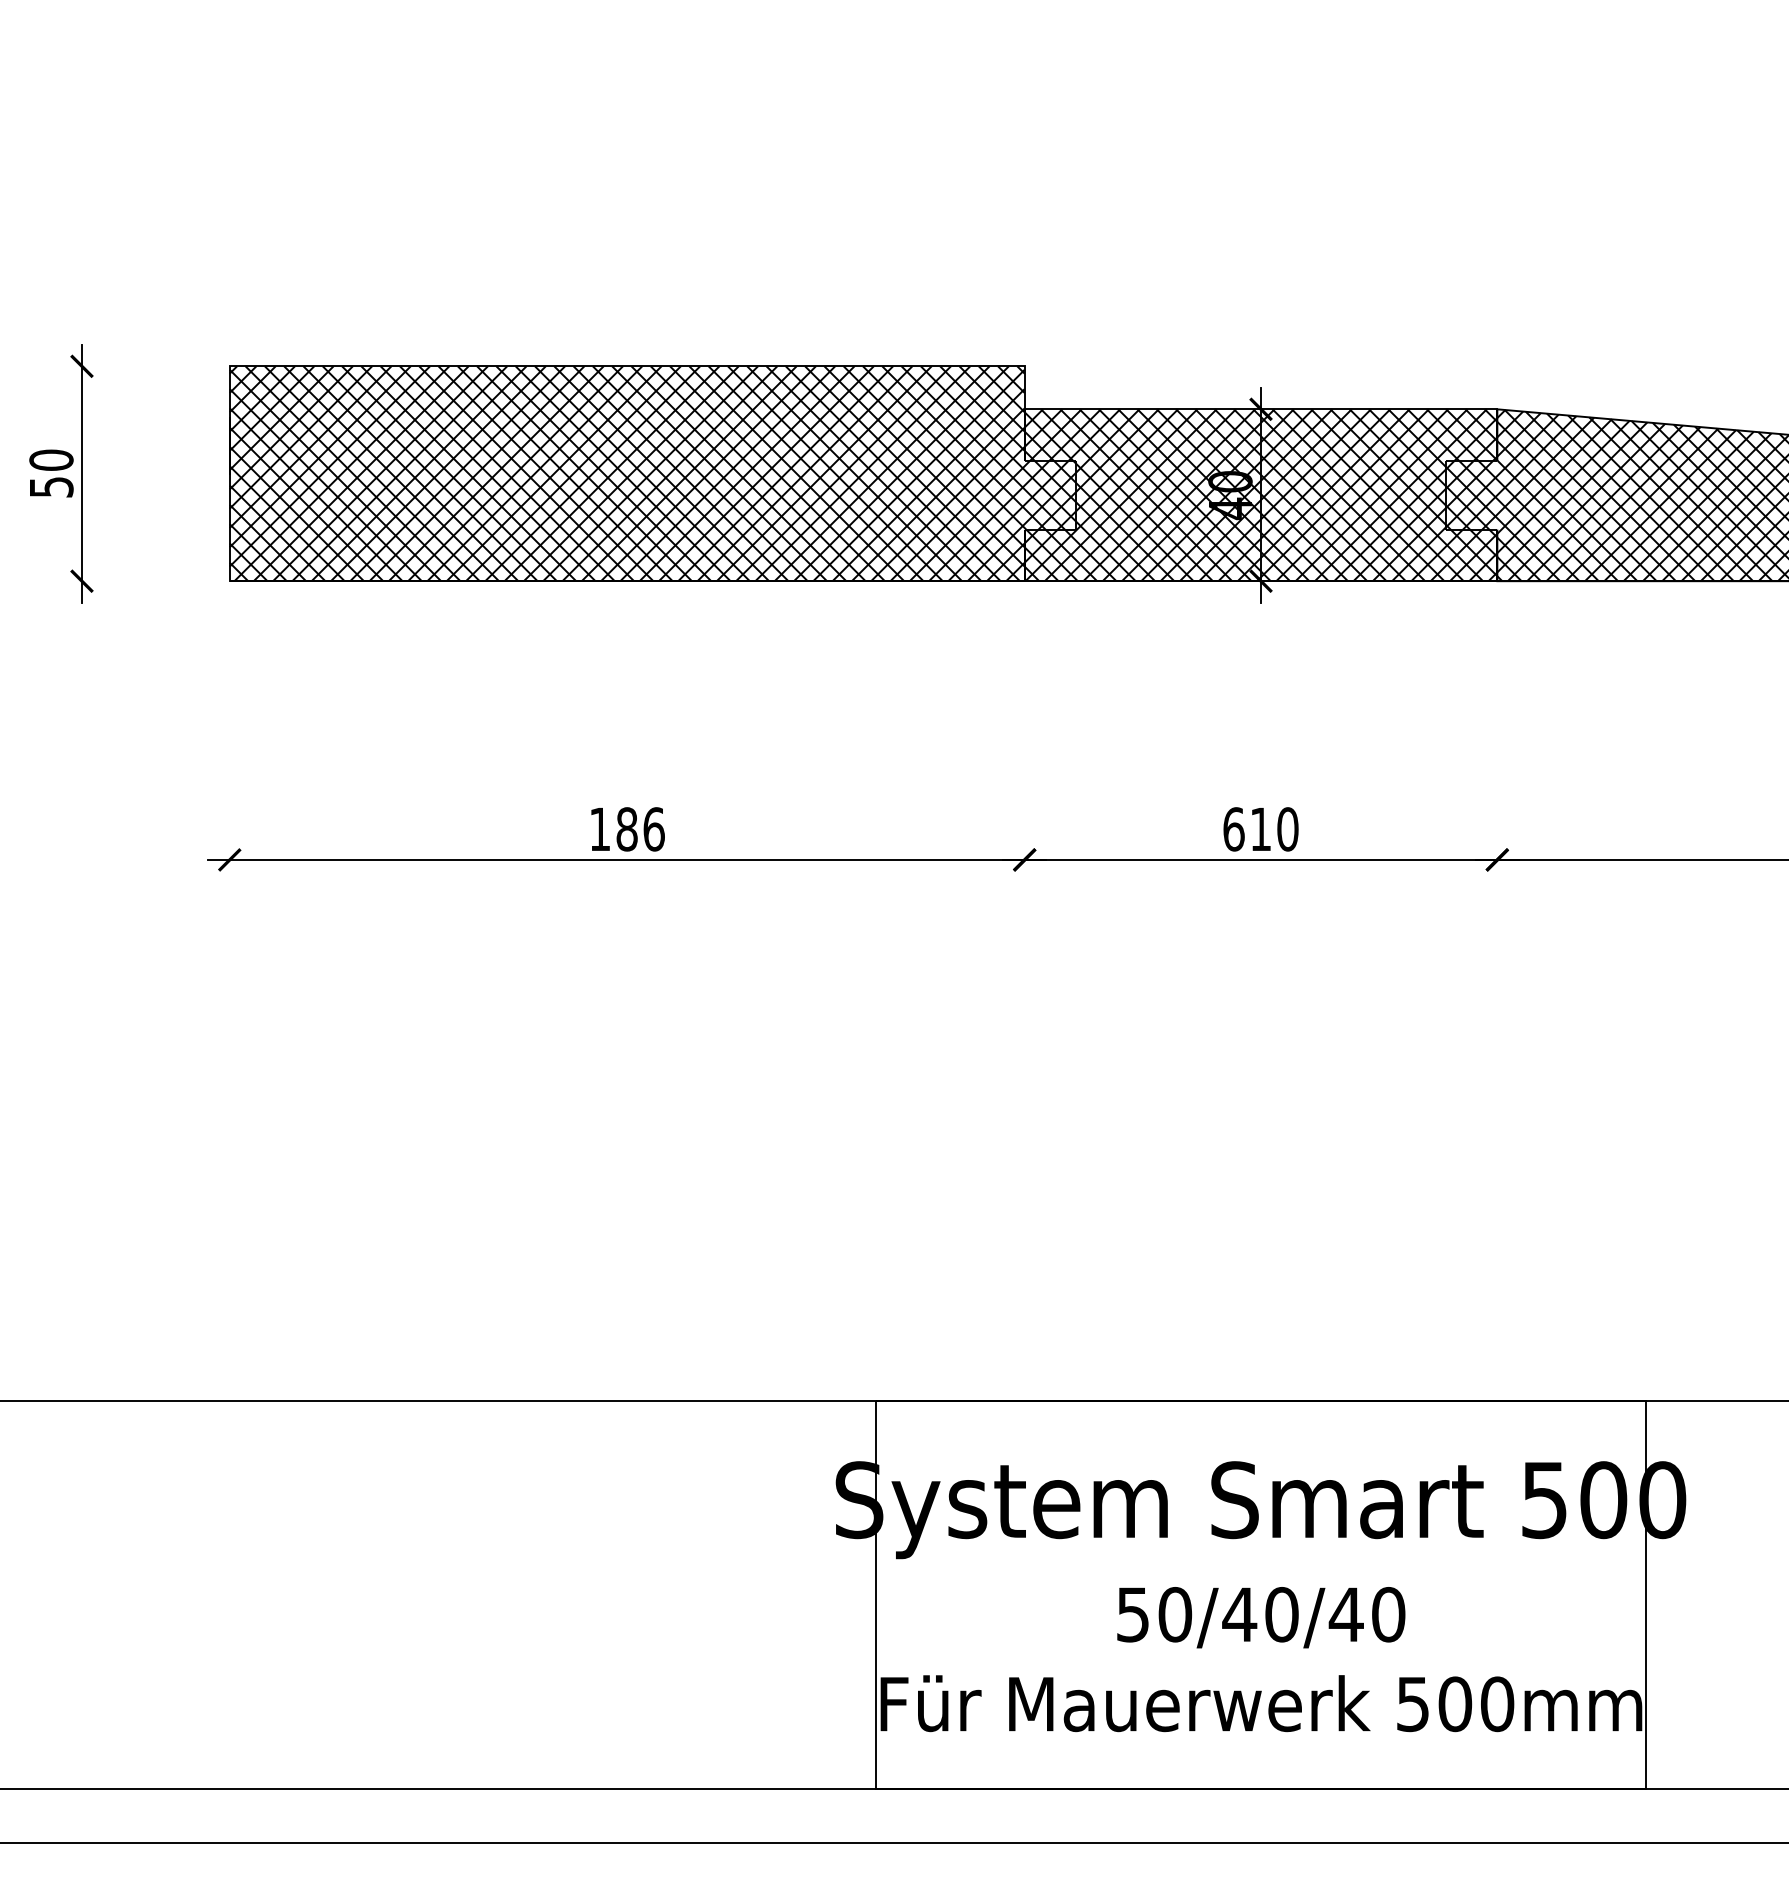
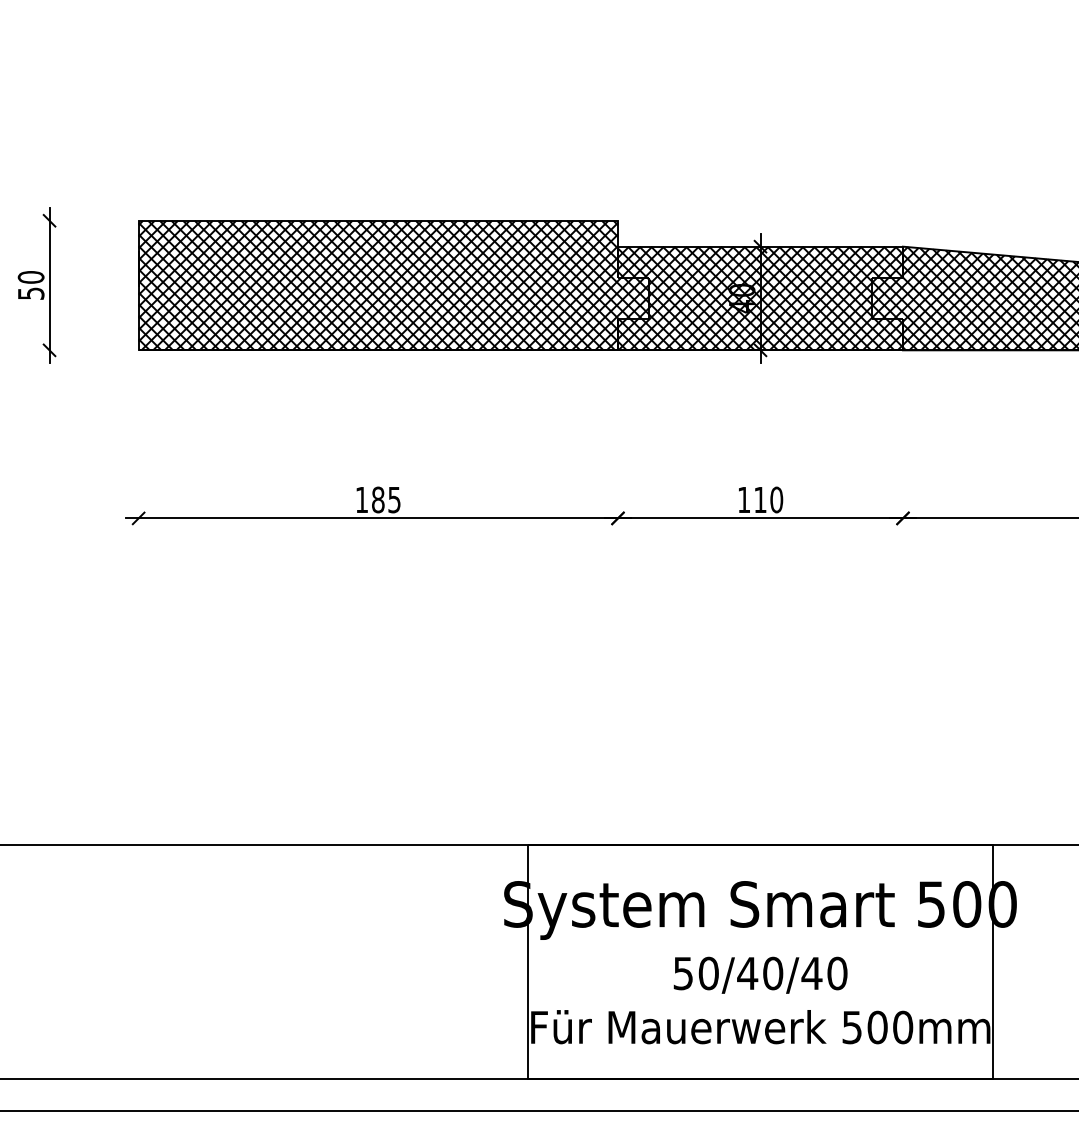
text: (654, 828) -> (394, 499), 186 -> 185
text: (1234, 828) -> (744, 499), 610 -> 110

